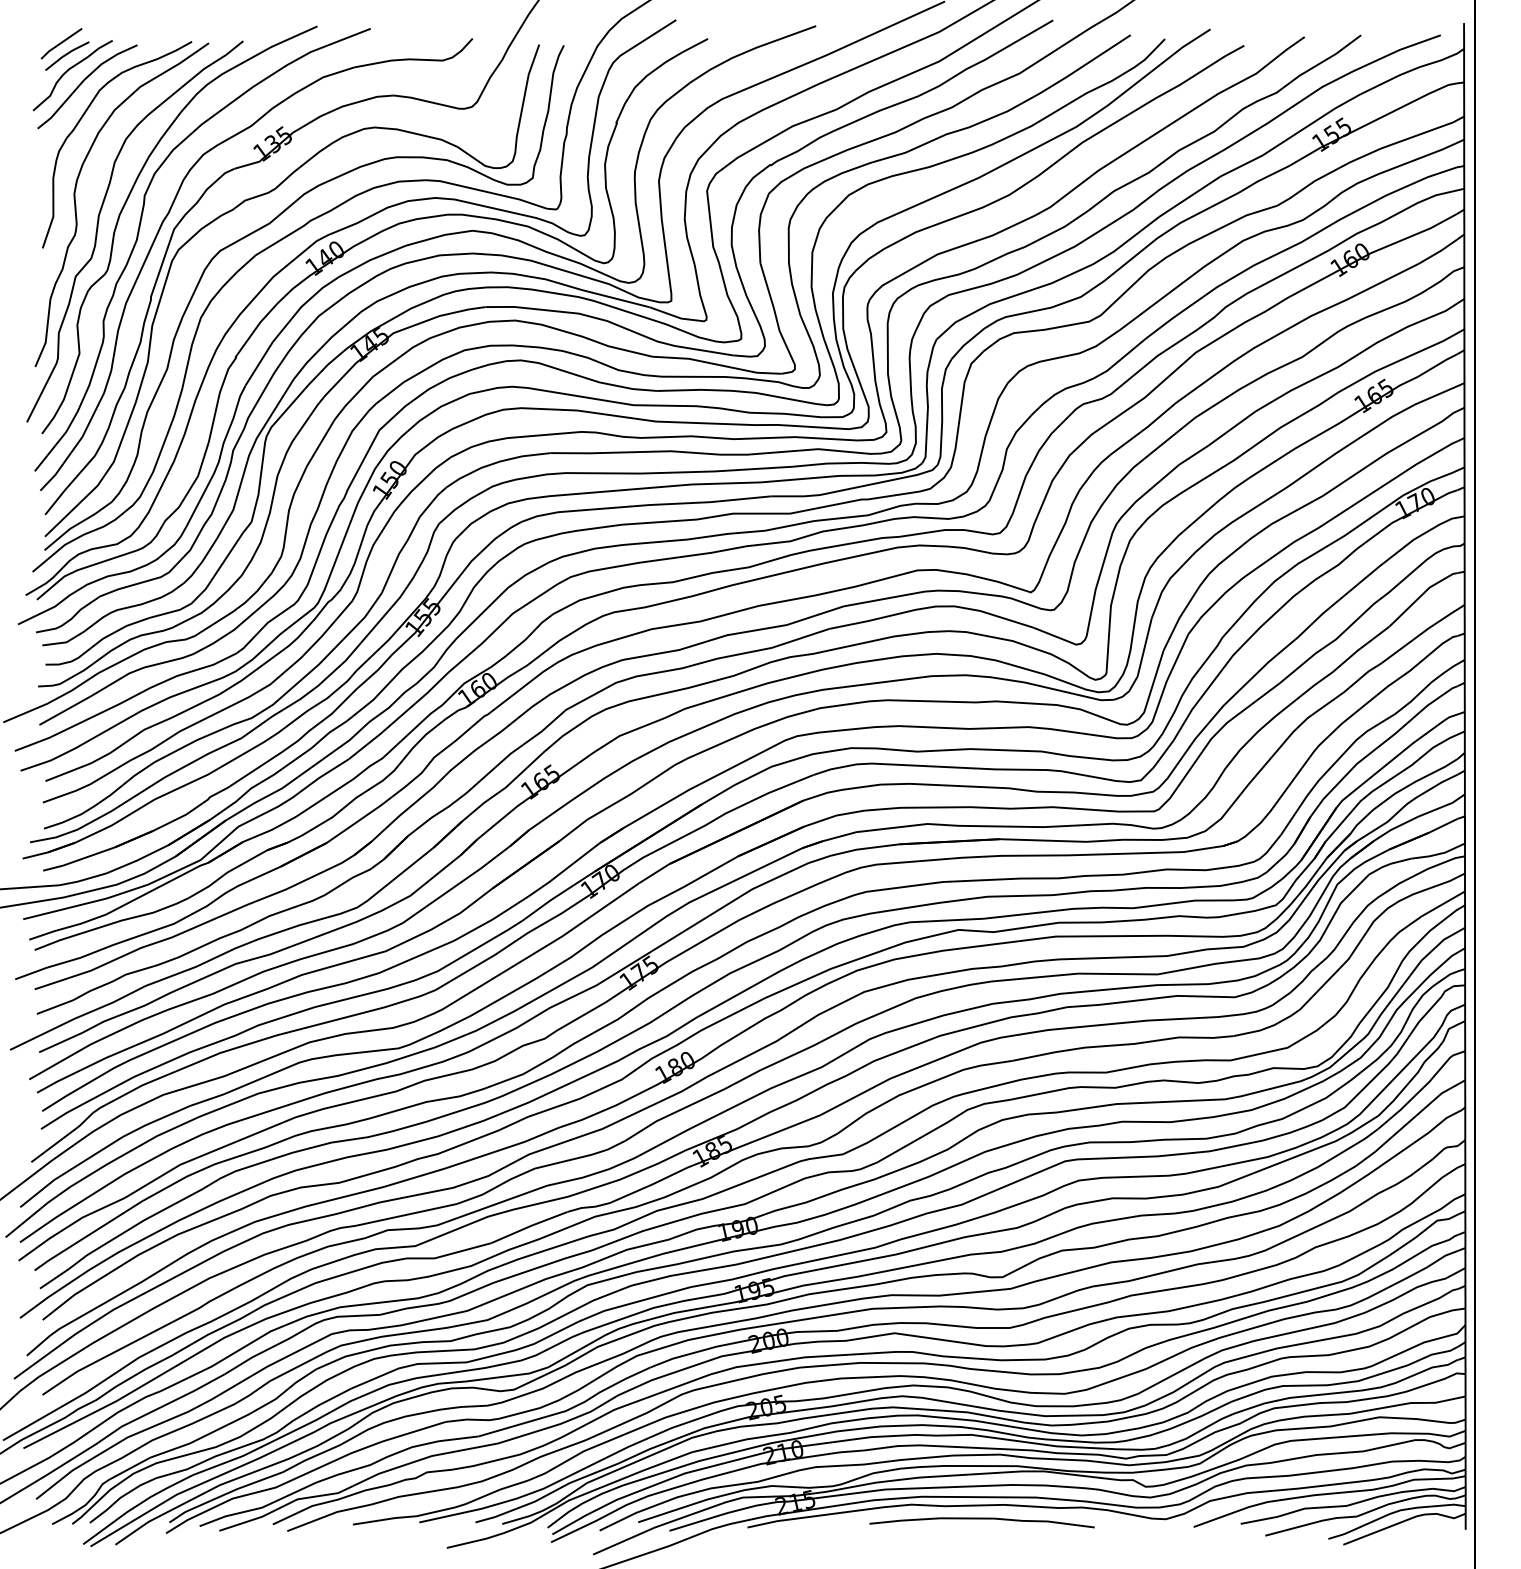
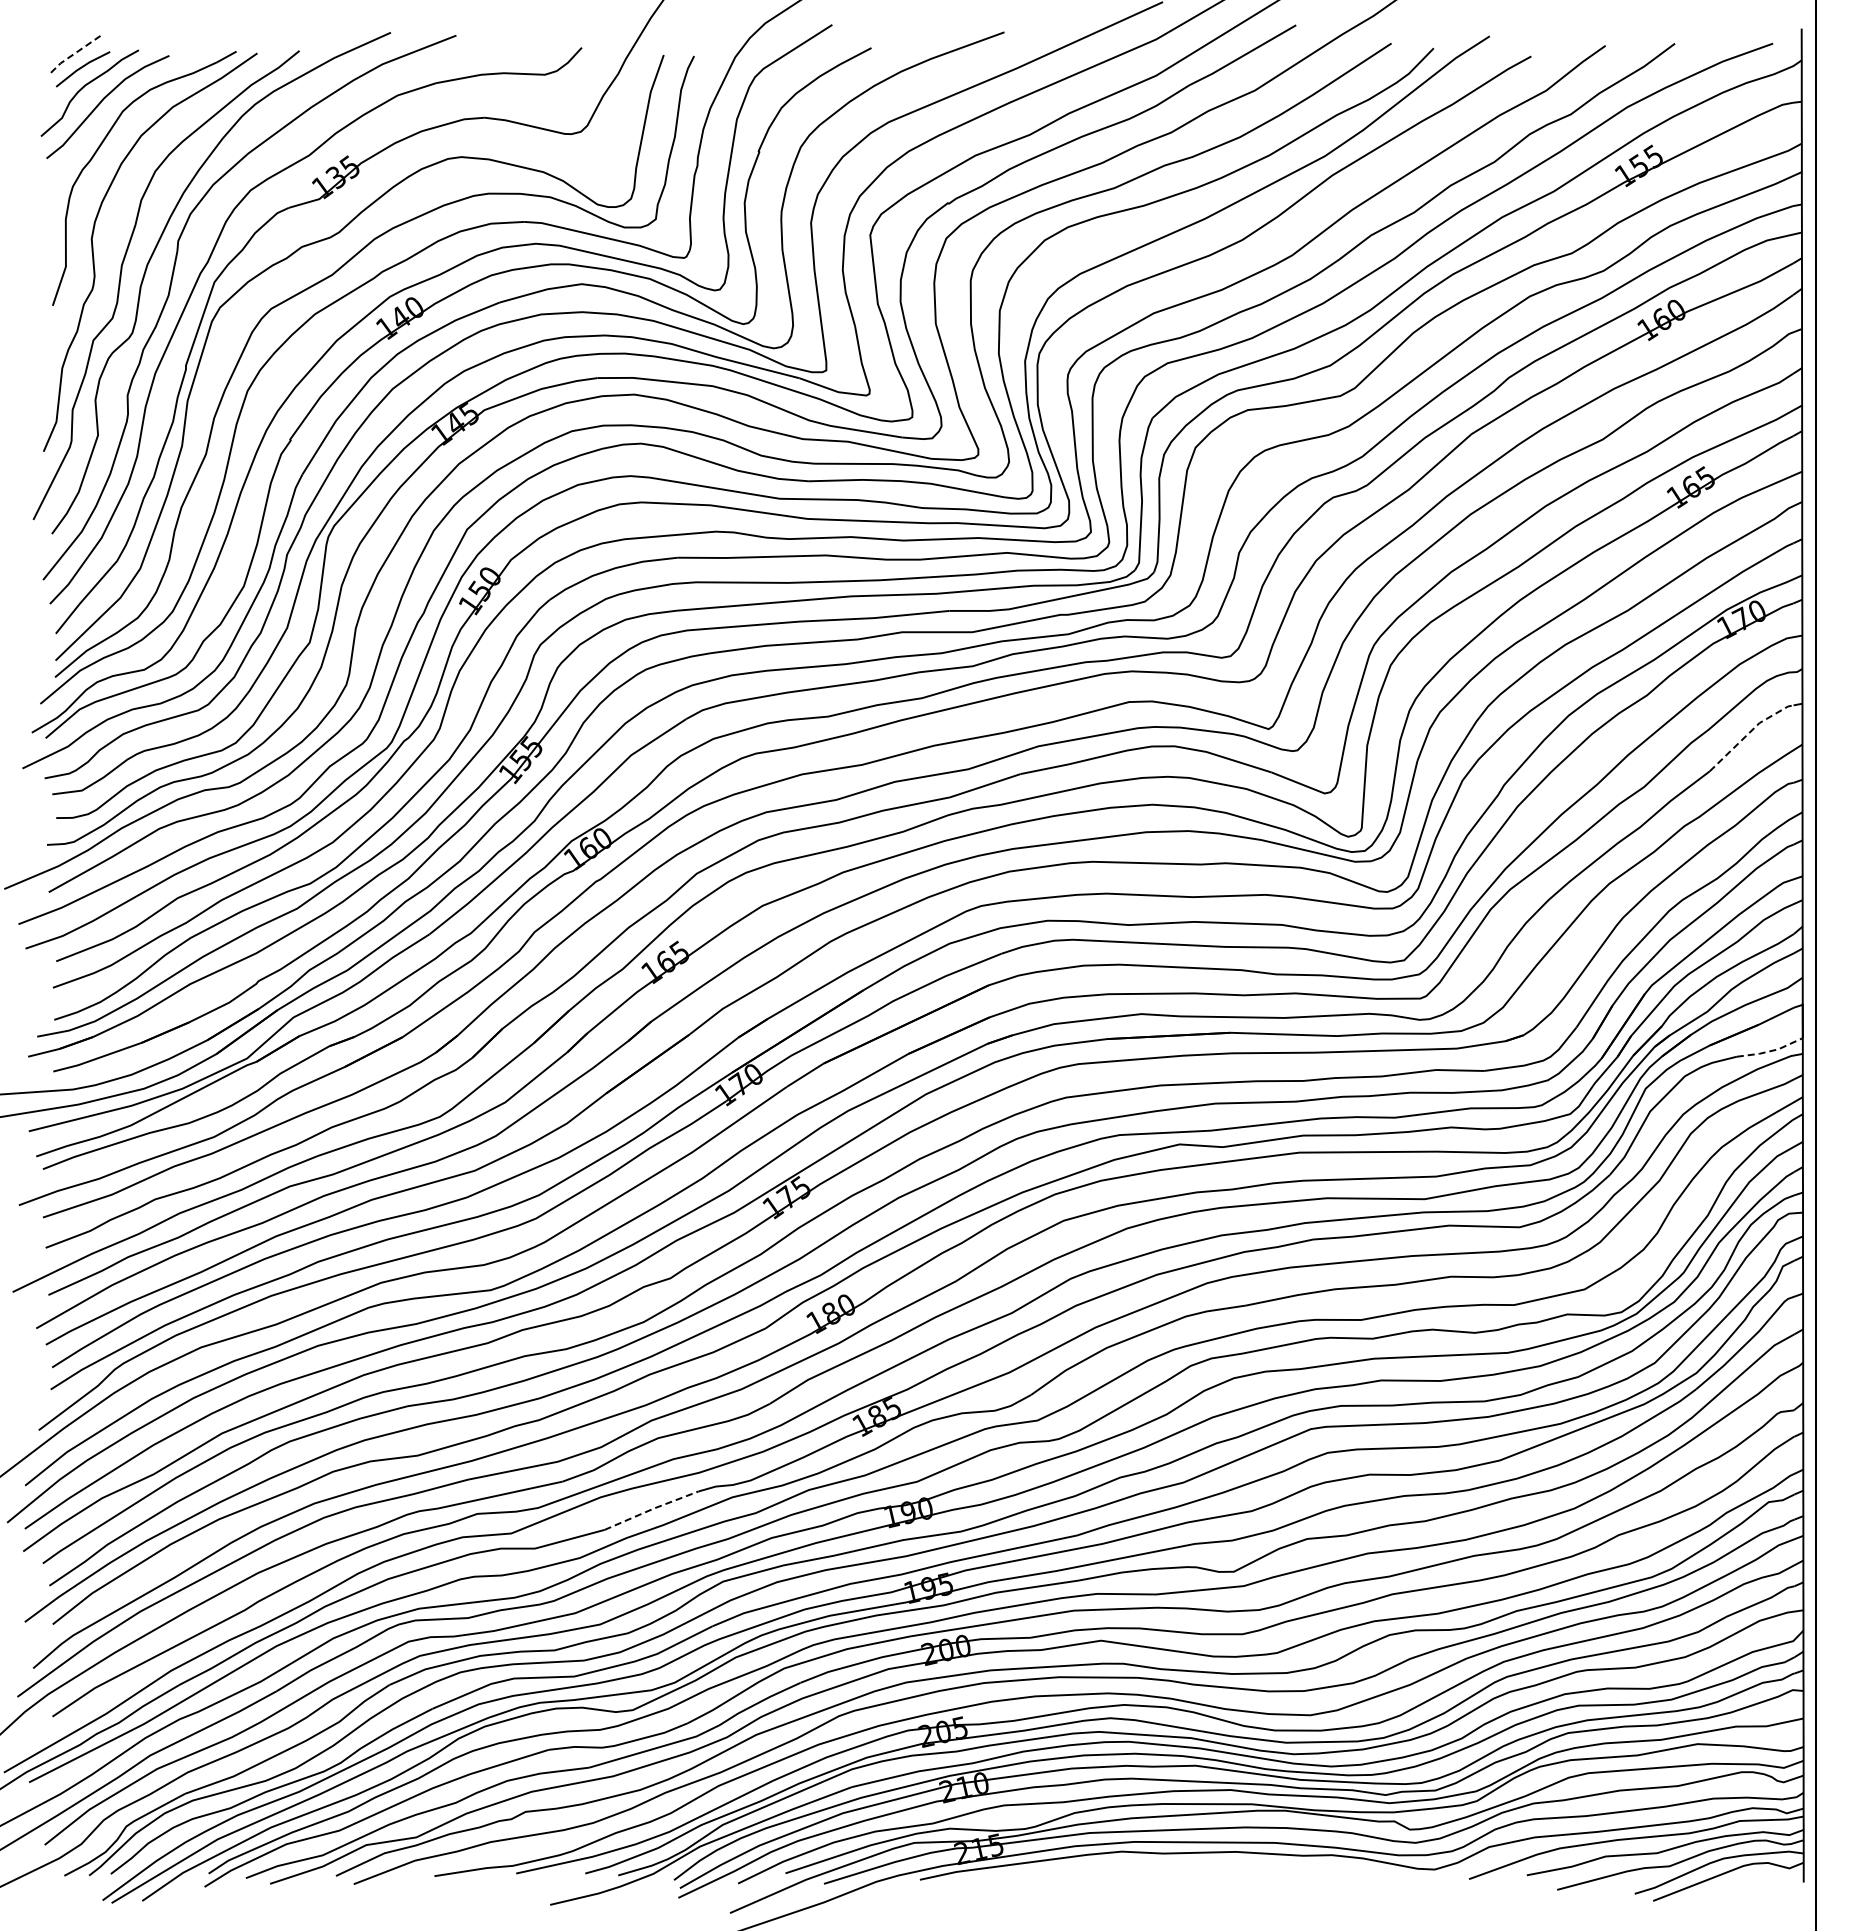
line: (61, 43) -> (75, 53), solid -> dashed
line: (1421, 595) -> (1749, 732), solid -> dashed
line: (1438, 854) -> (1770, 1051), solid -> dashed
line: (530, 1226) -> (652, 1509), solid -> dashed
curve: (981, 1519) -> (1208, 1869), removed

